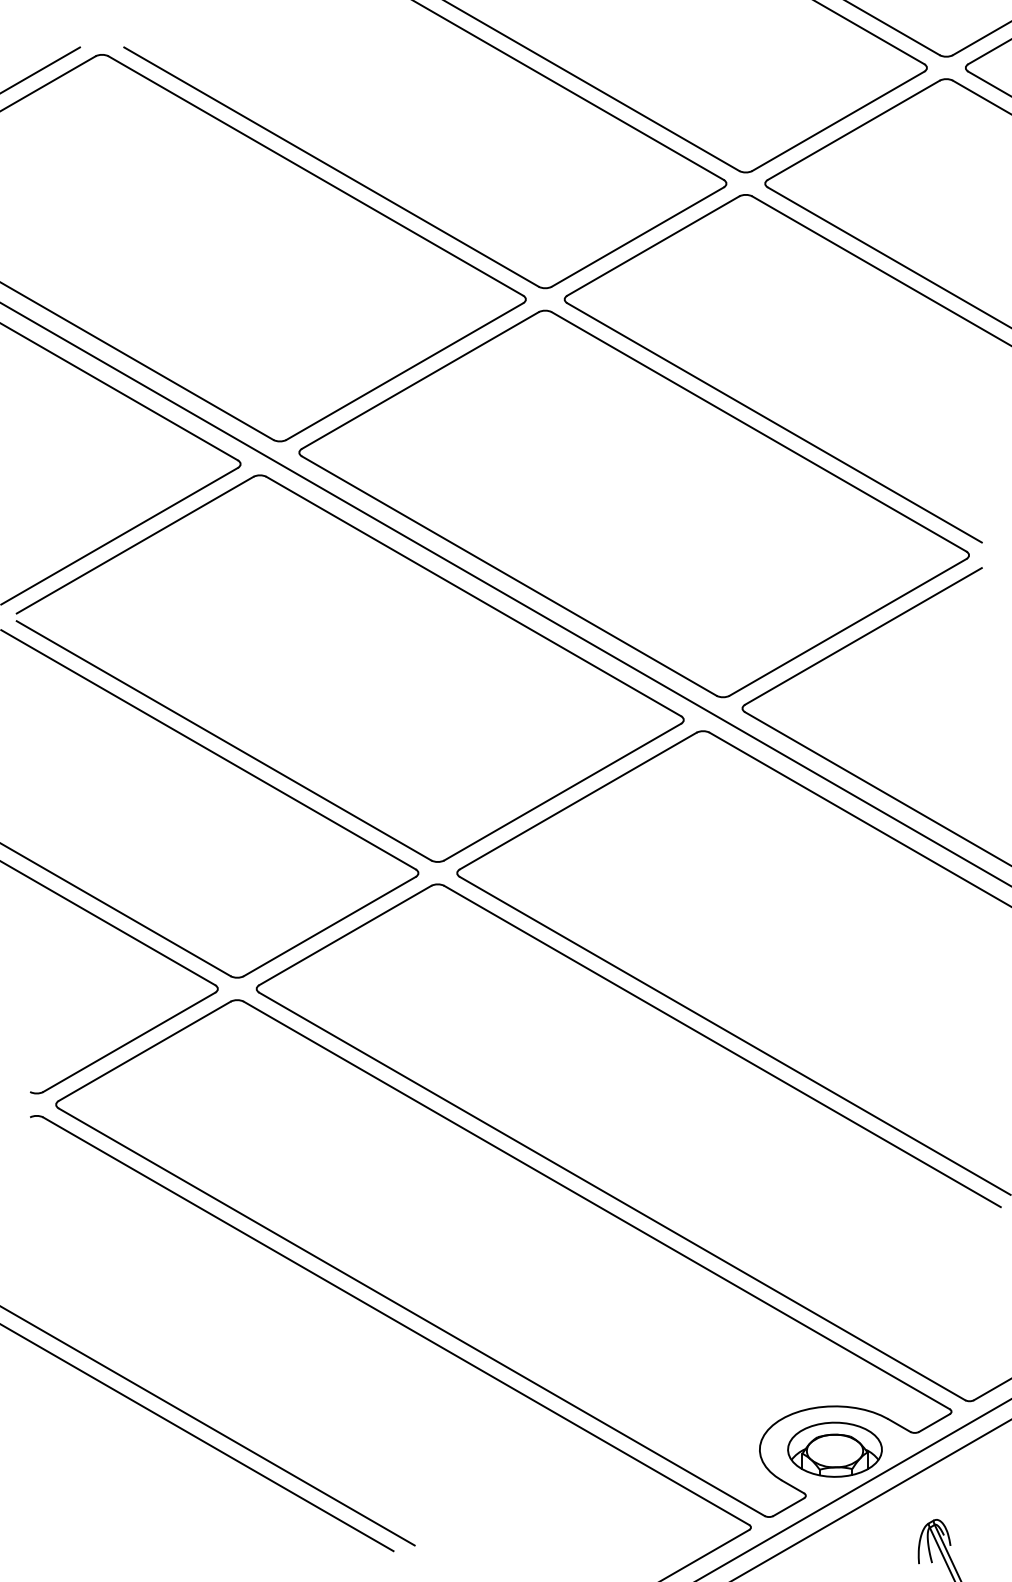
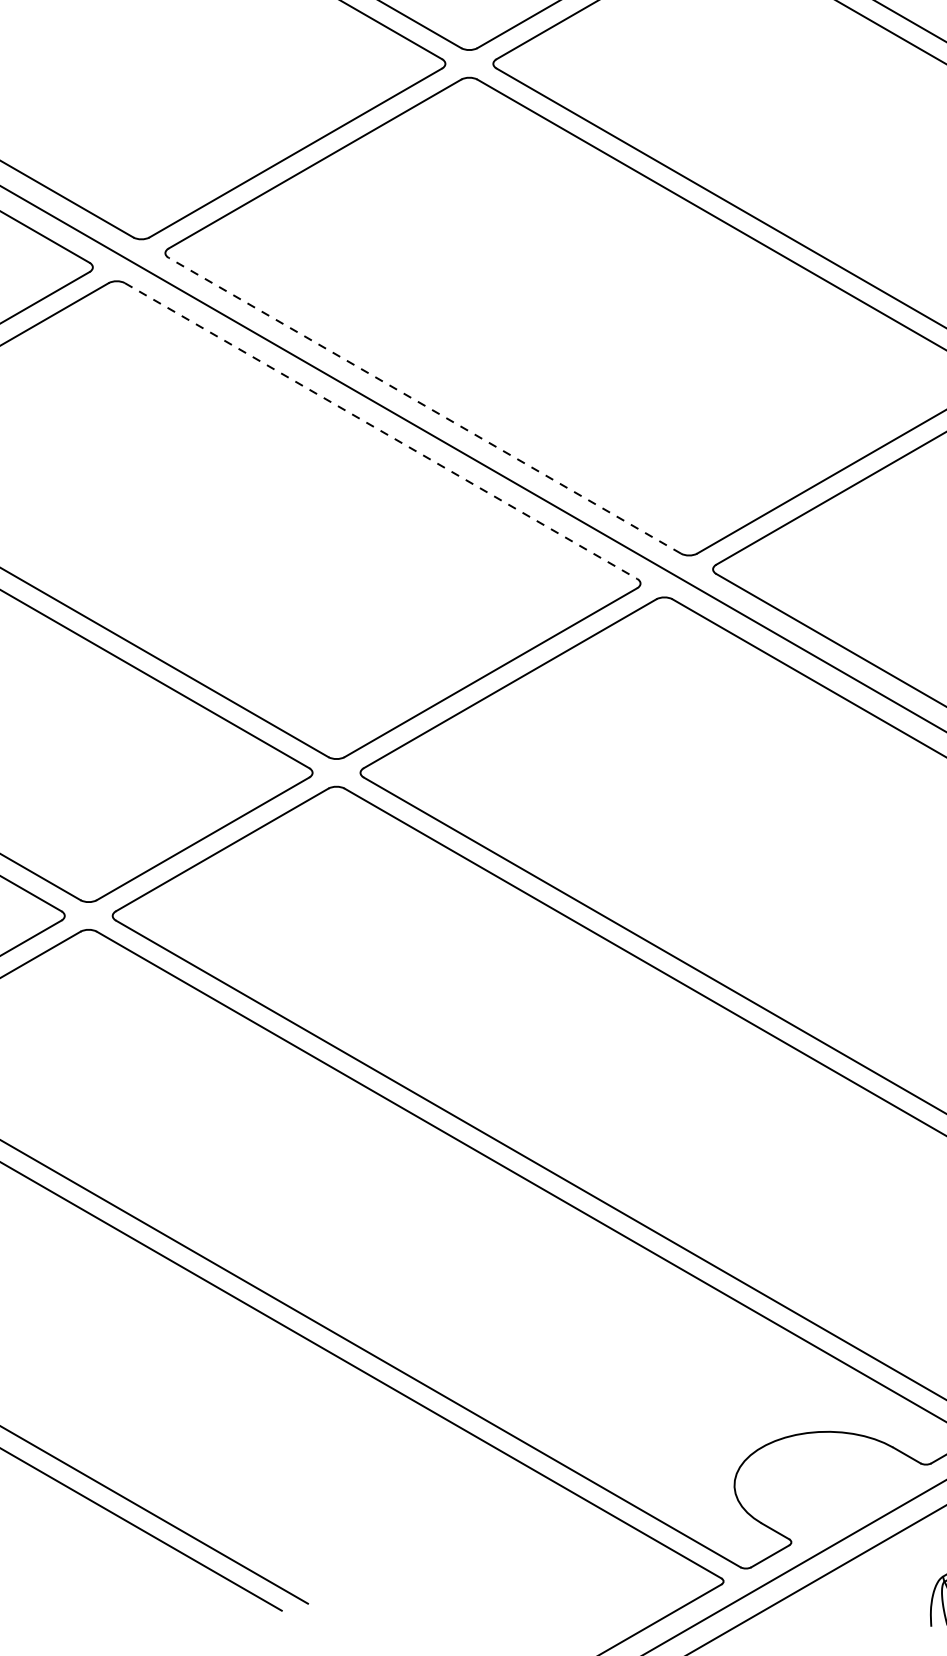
line: (508, 575) -> (423, 405), solid -> dashed
line: (474, 596) -> (381, 430), solid -> dashed
part: (834, 1449) -> (826, 1485), removed

